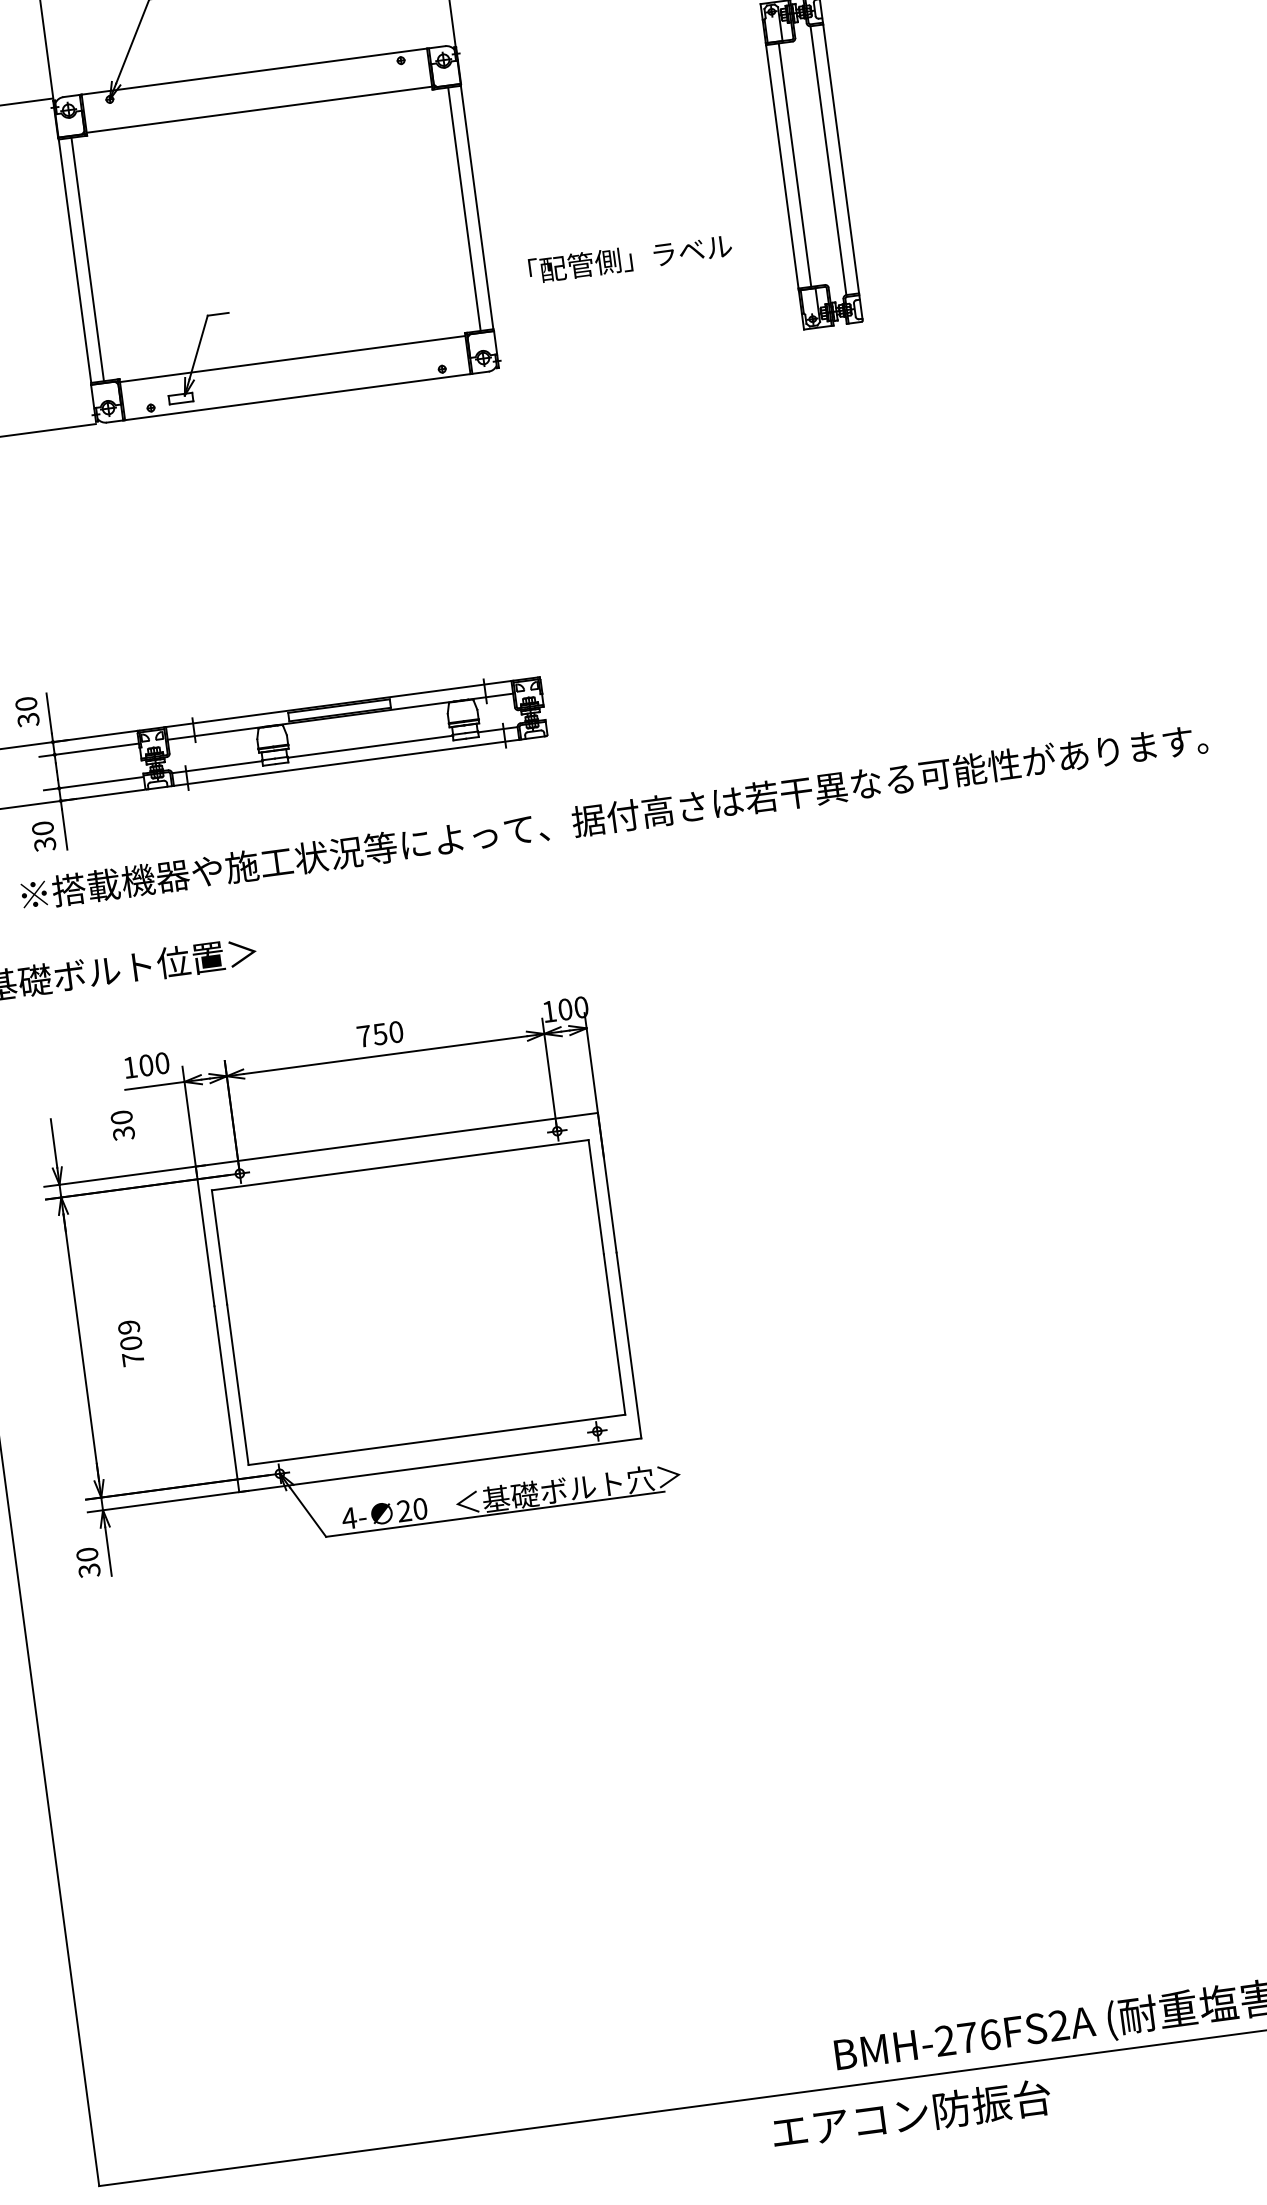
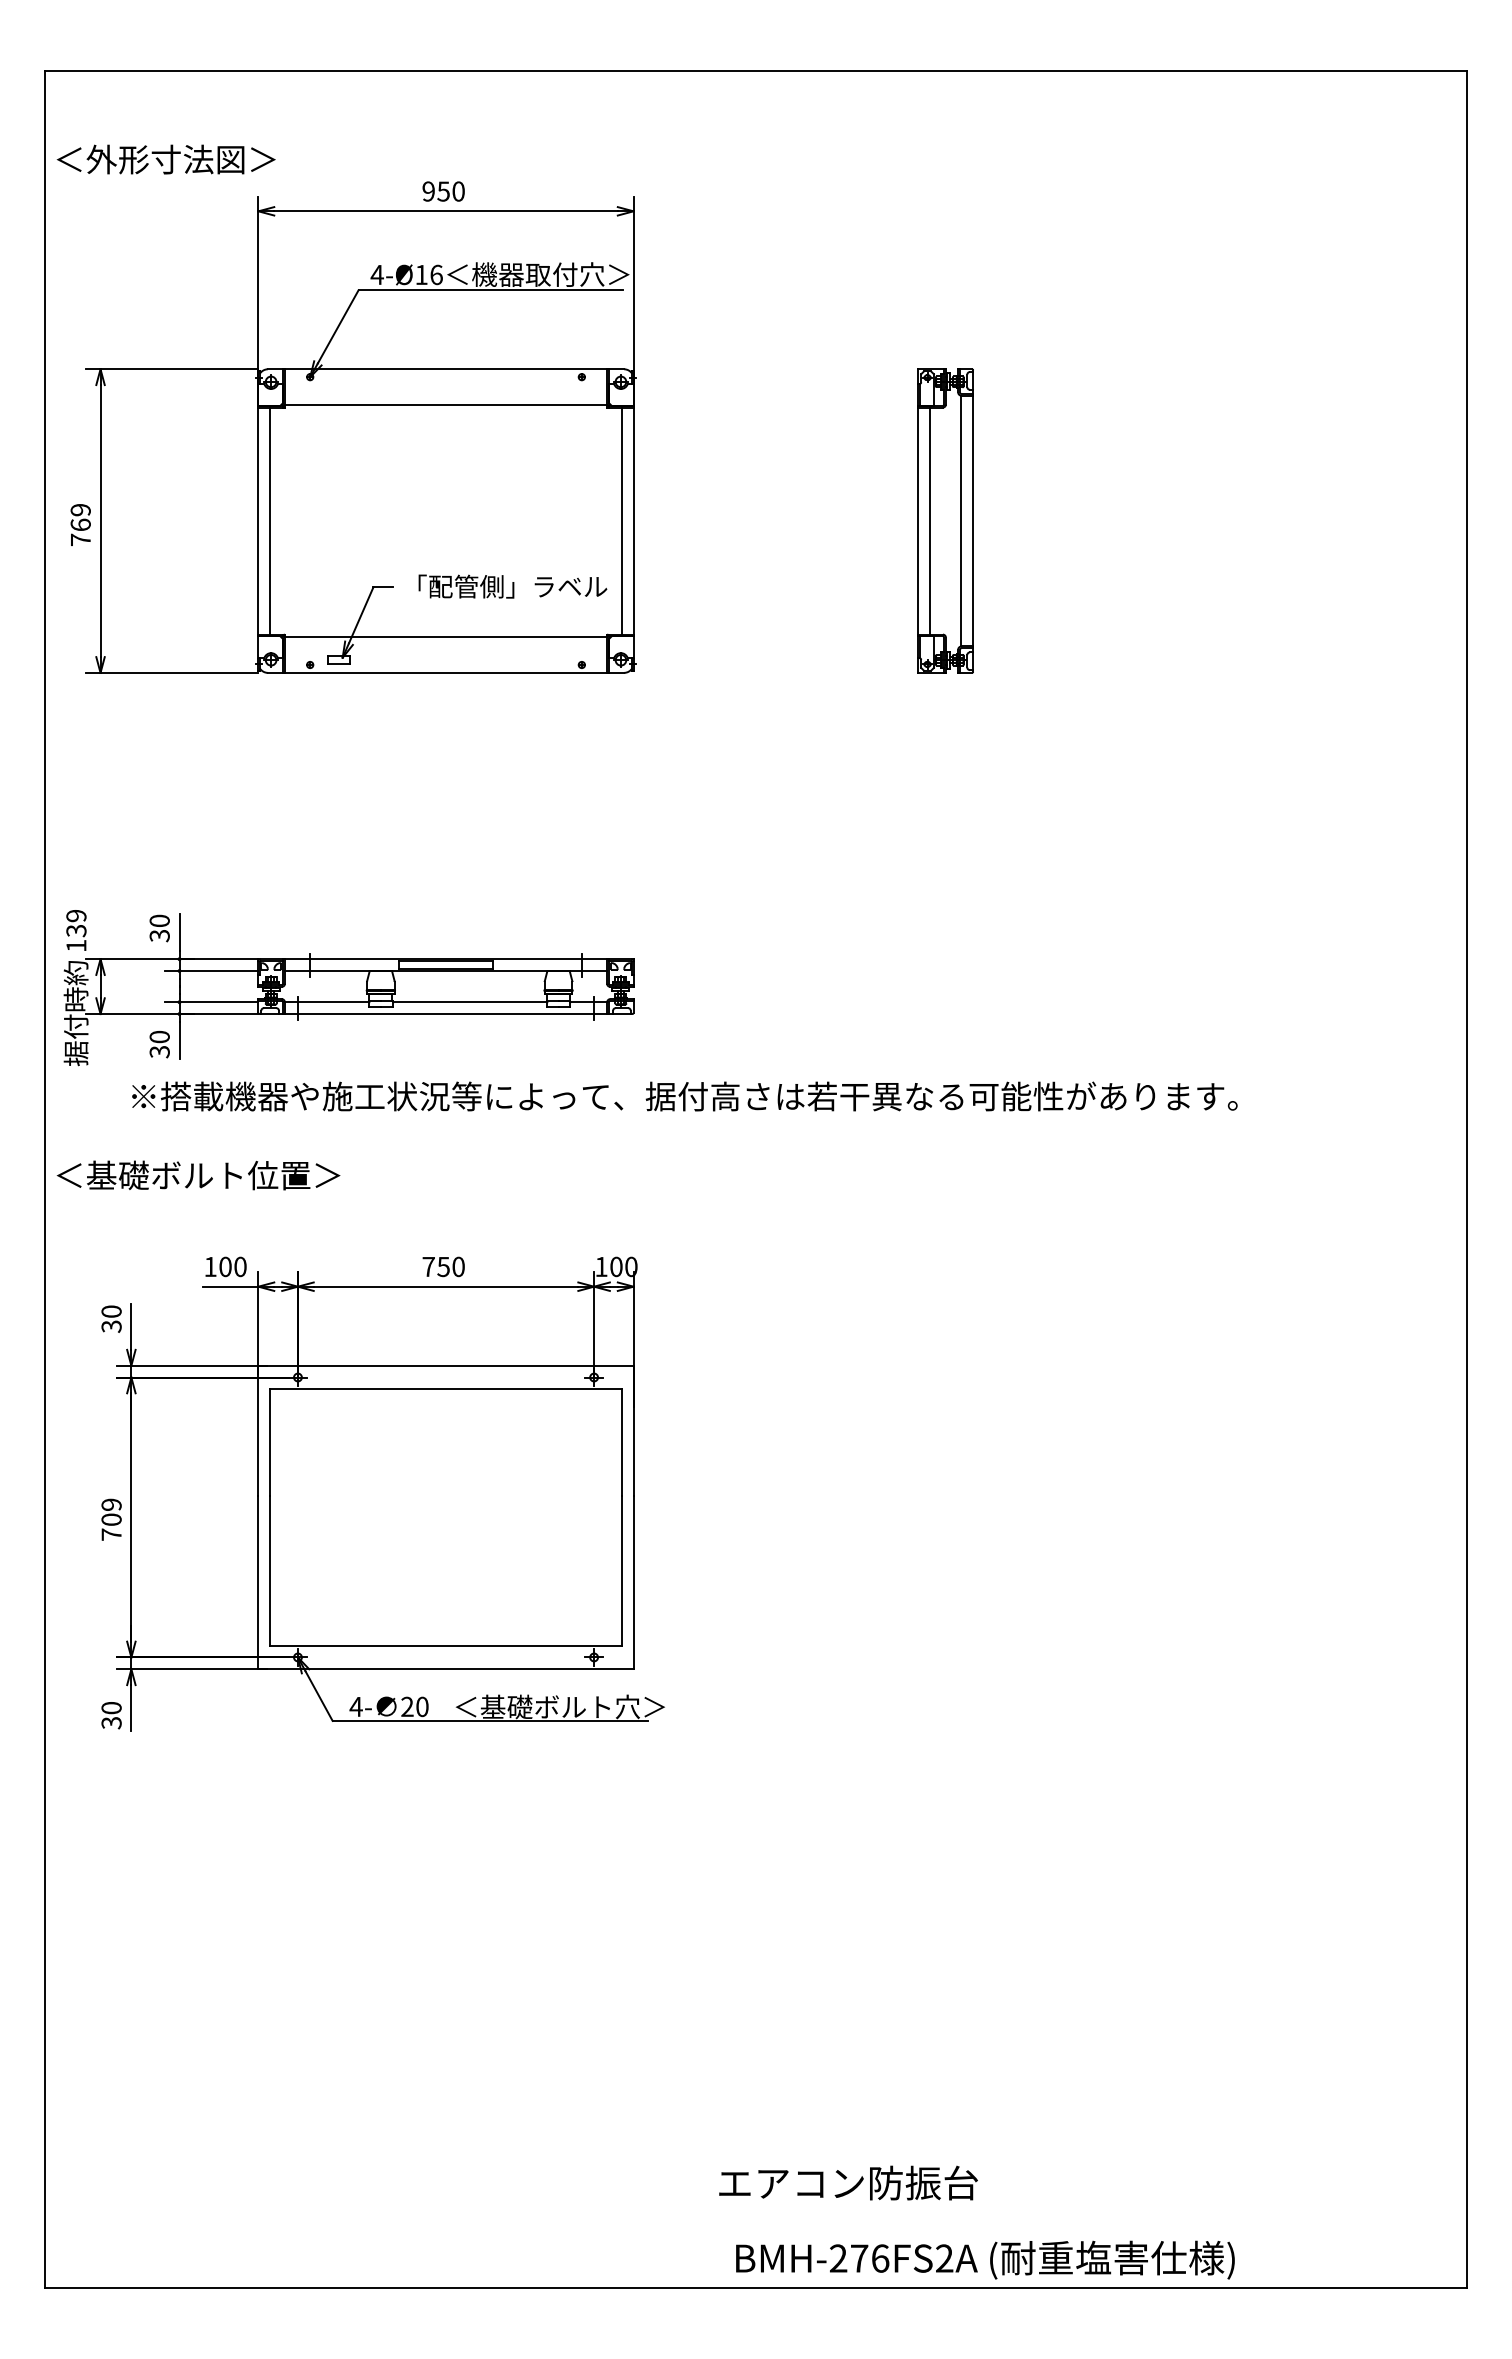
text: (630, 258) -> (512, 586), moved
text: (122, 1124) -> (111, 1318), moved
text: (131, 1343) -> (111, 1519), moved
text: (911, 2114) -> (848, 2182), moved

